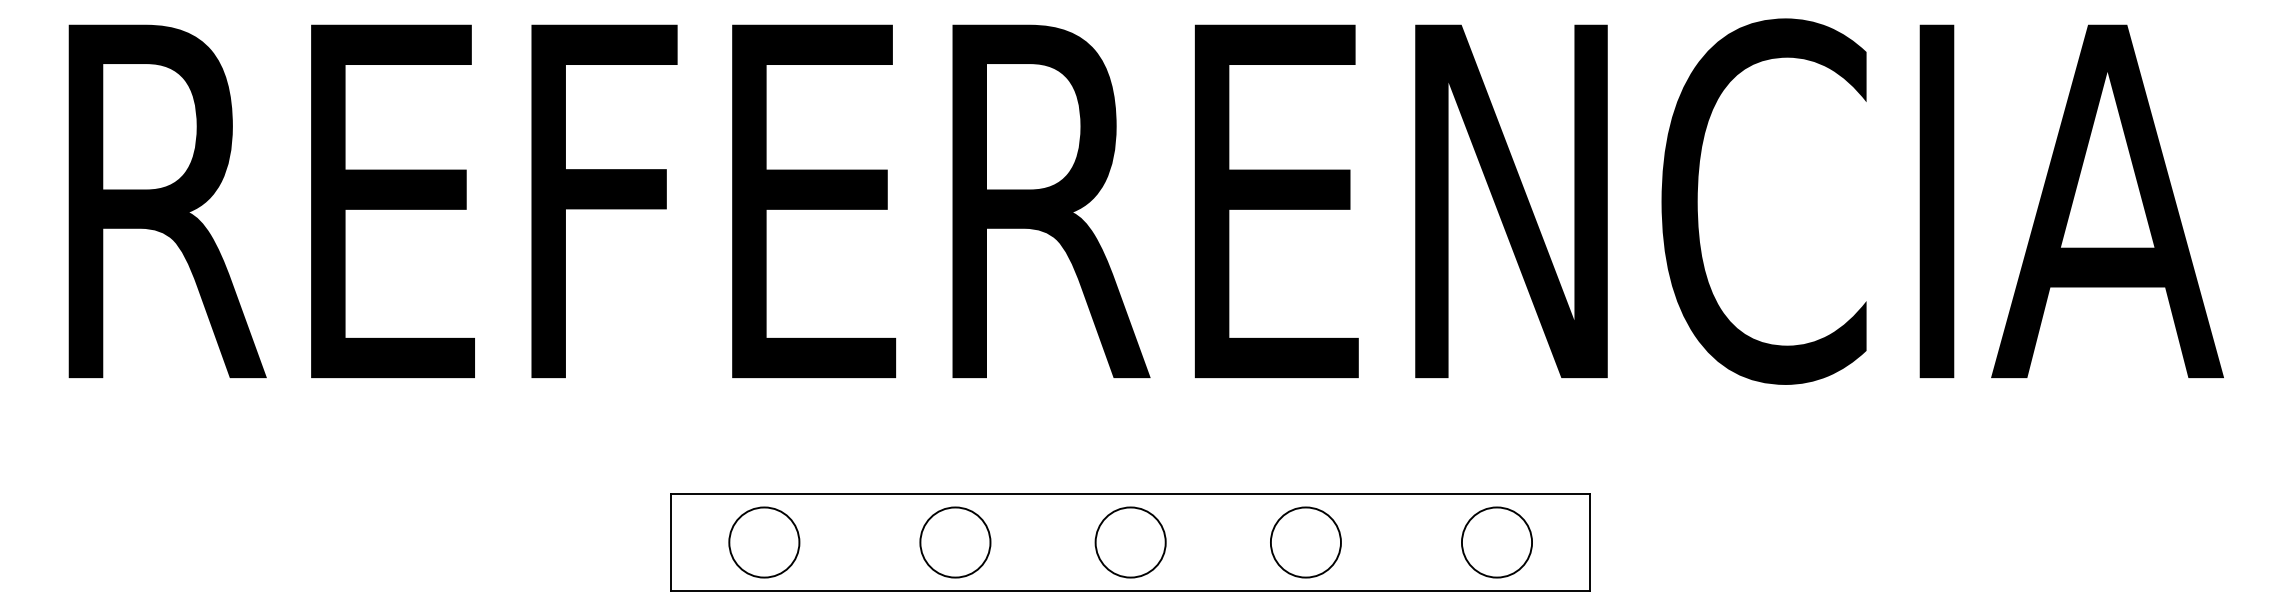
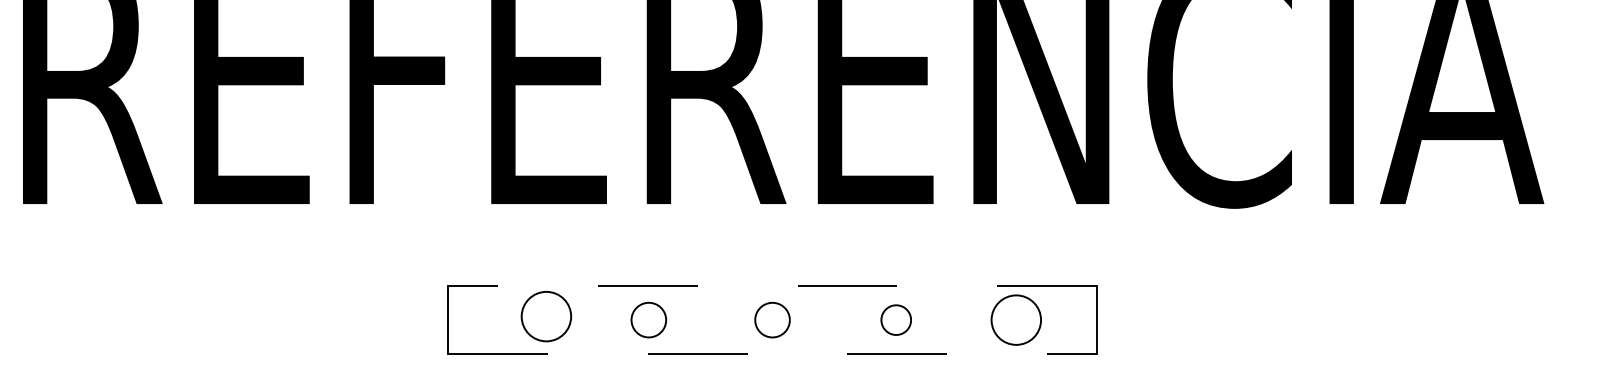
line: (1130, 494) -> (772, 286), solid -> dashed
circle: (764, 542) -> (546, 316), moved
circle: (955, 542) -> (648, 320), size x0.7
circle: (1130, 542) -> (772, 320), size x0.7
circle: (1305, 542) -> (895, 320), size x0.6
circle: (1496, 542) -> (1015, 320), moved
line: (1131, 590) -> (773, 354), solid -> dashed

